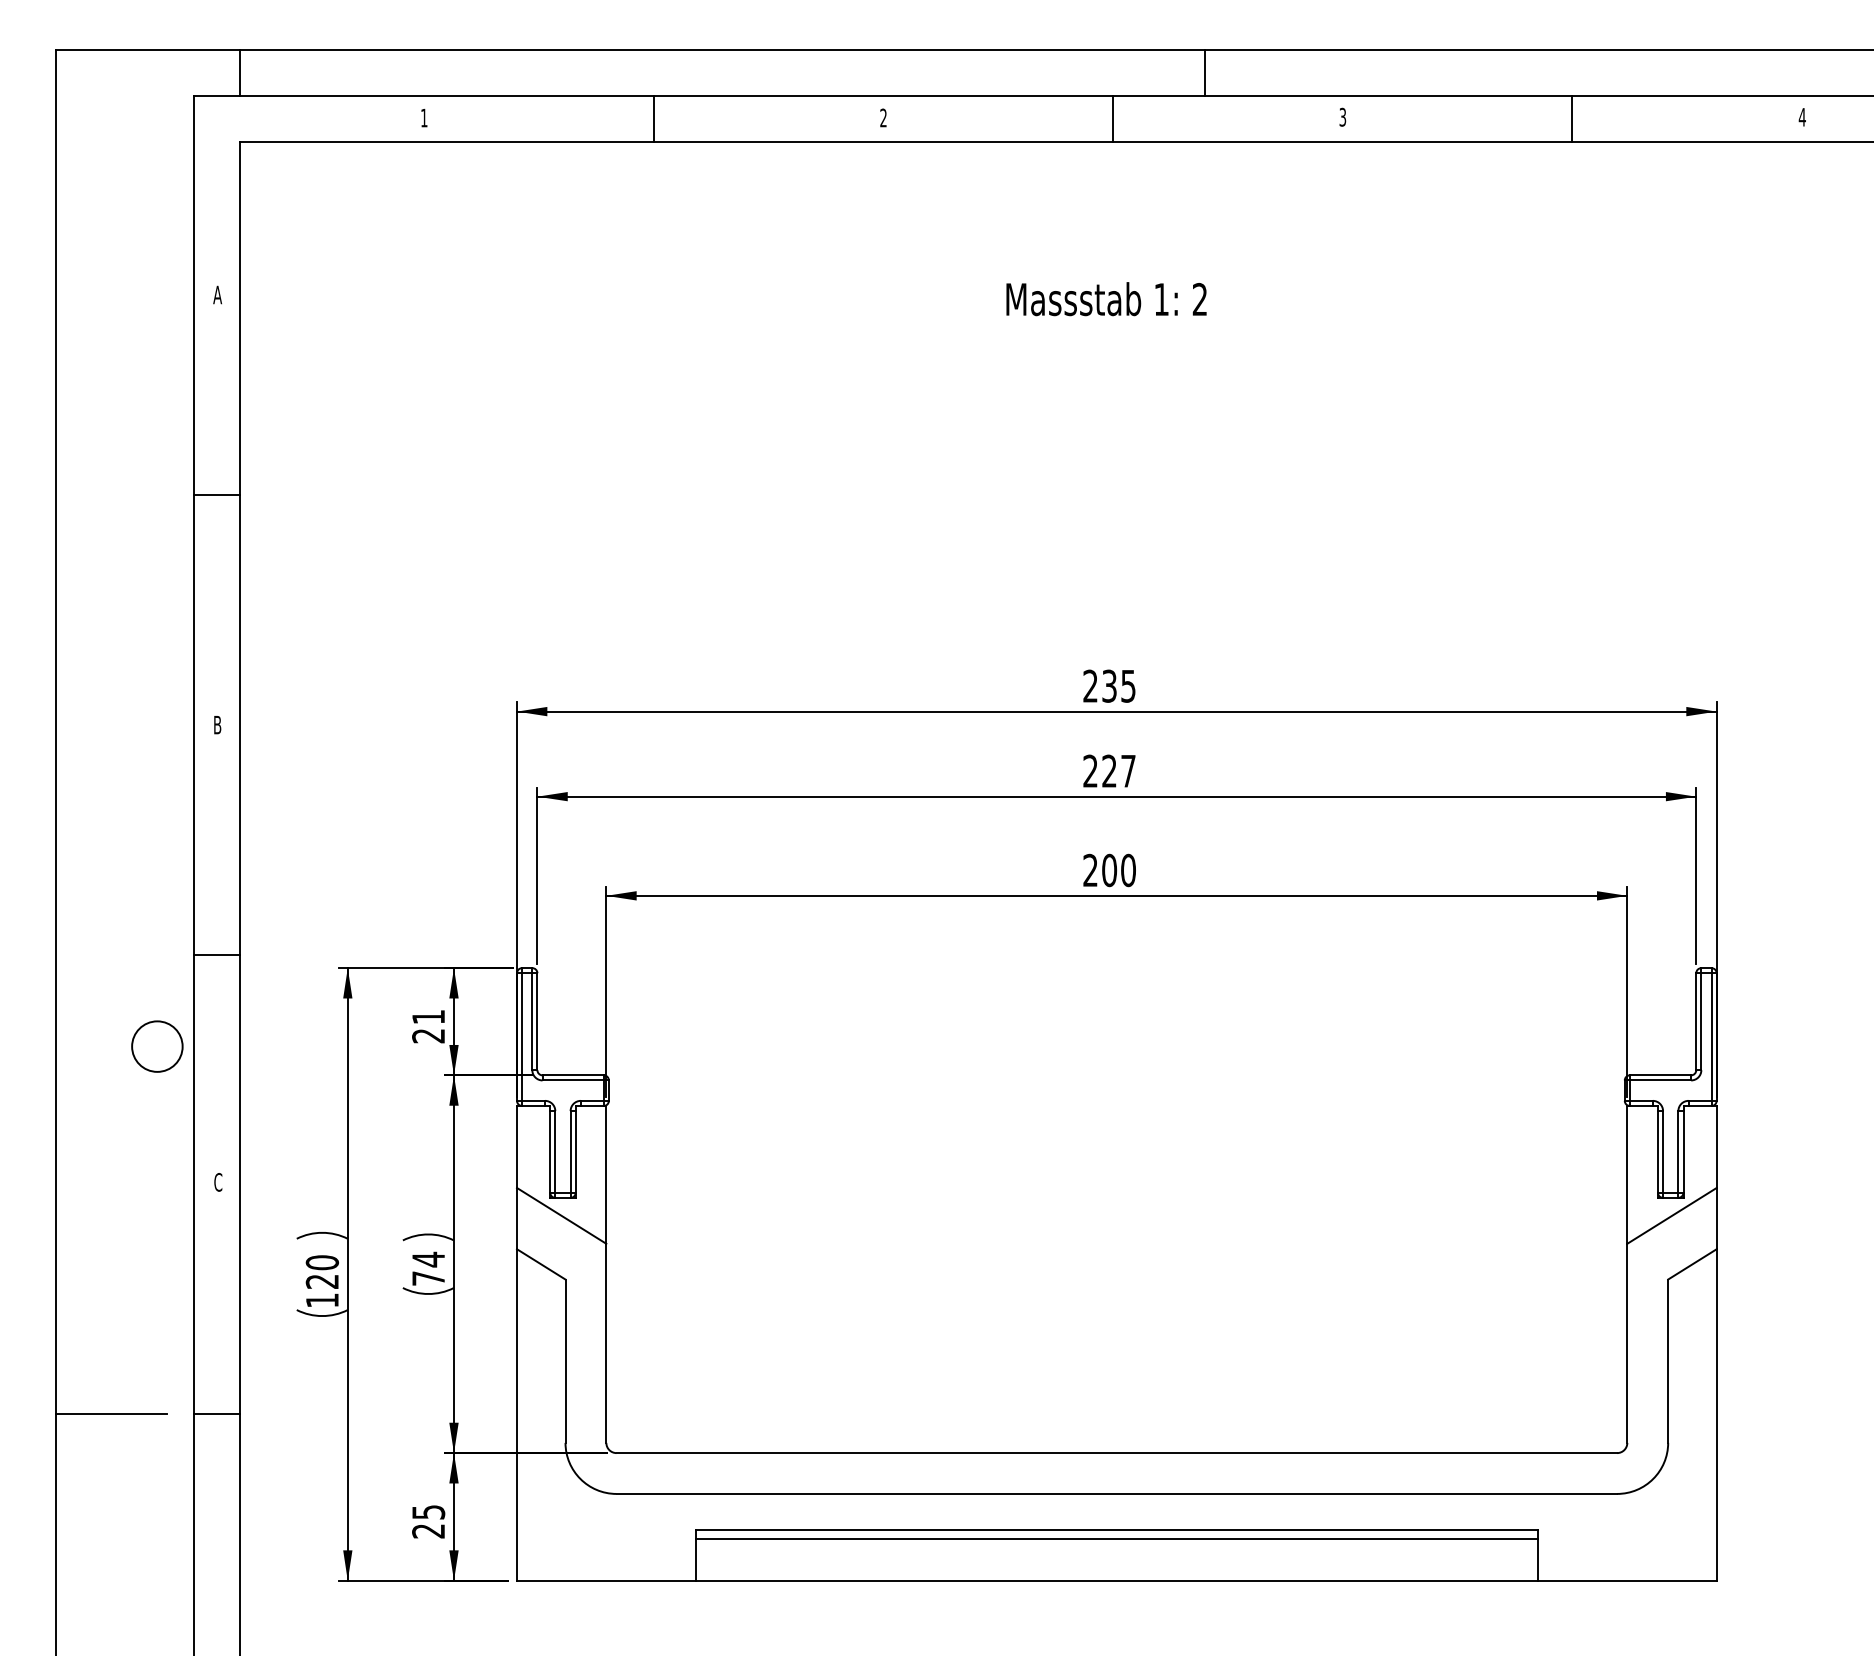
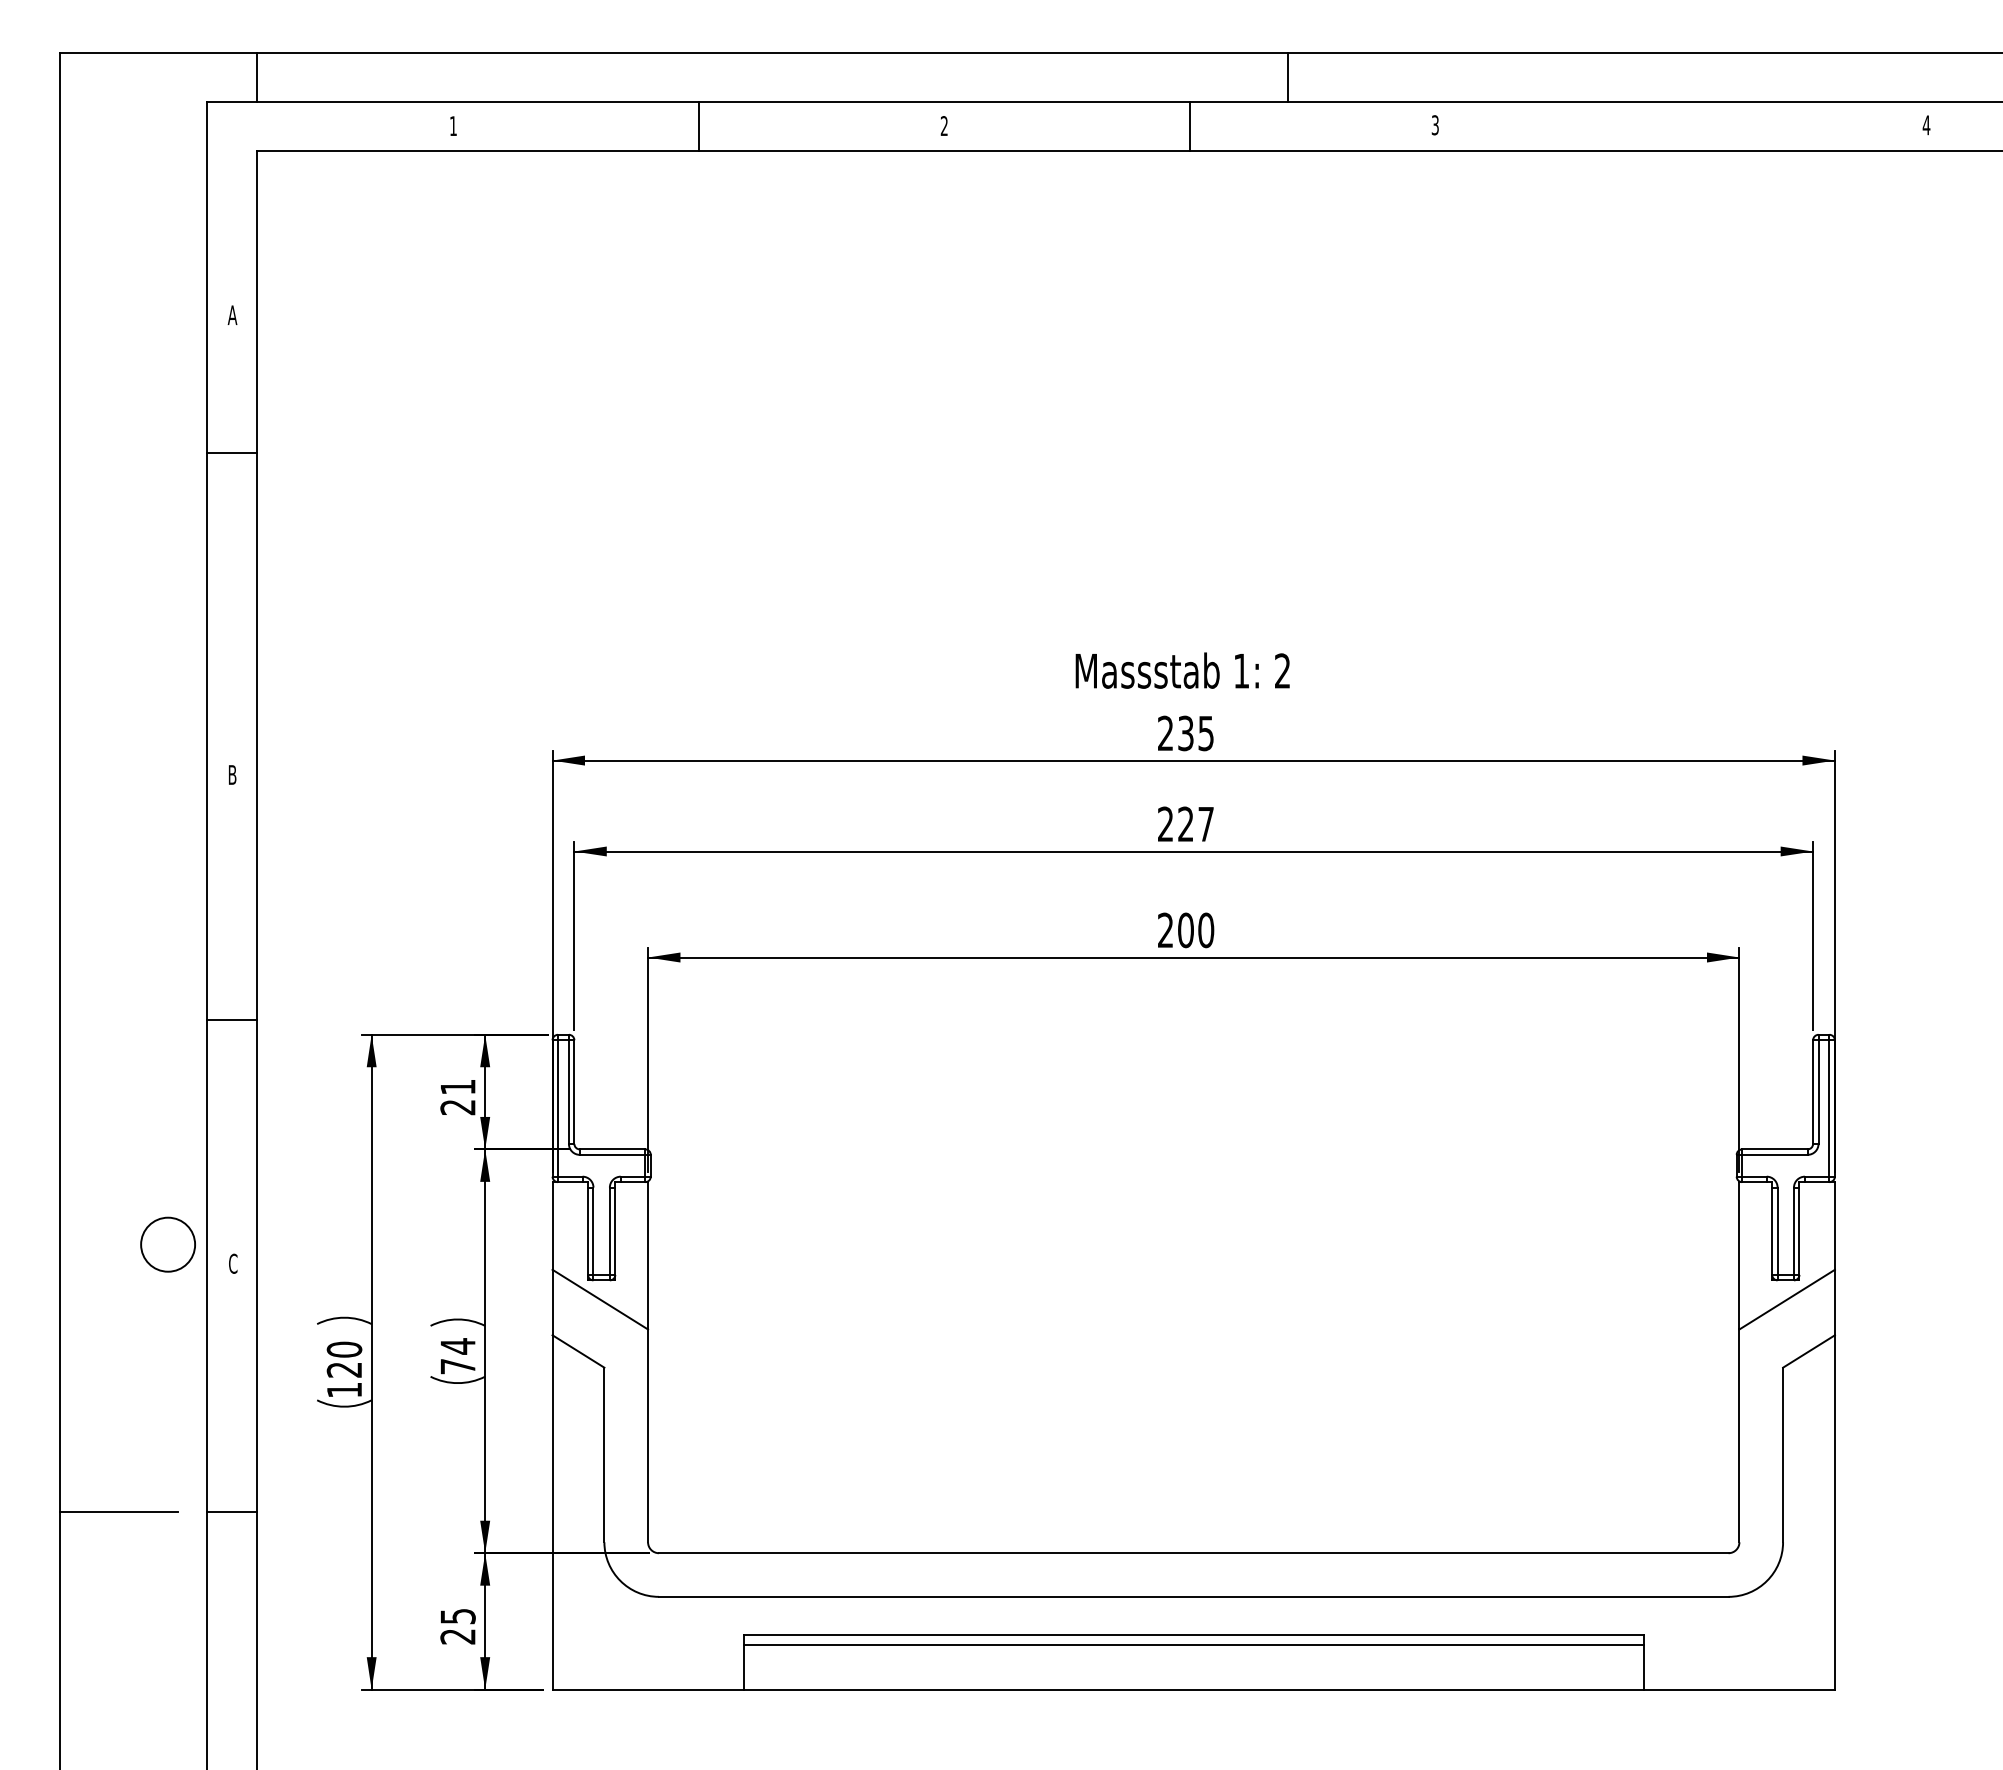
line: (1572, 118) -> (1680, 126), removed
text: (1106, 298) -> (1182, 670), moved
line: (216, 495) -> (231, 453), moved
circle: (156, 1046) -> (167, 1244), moved

